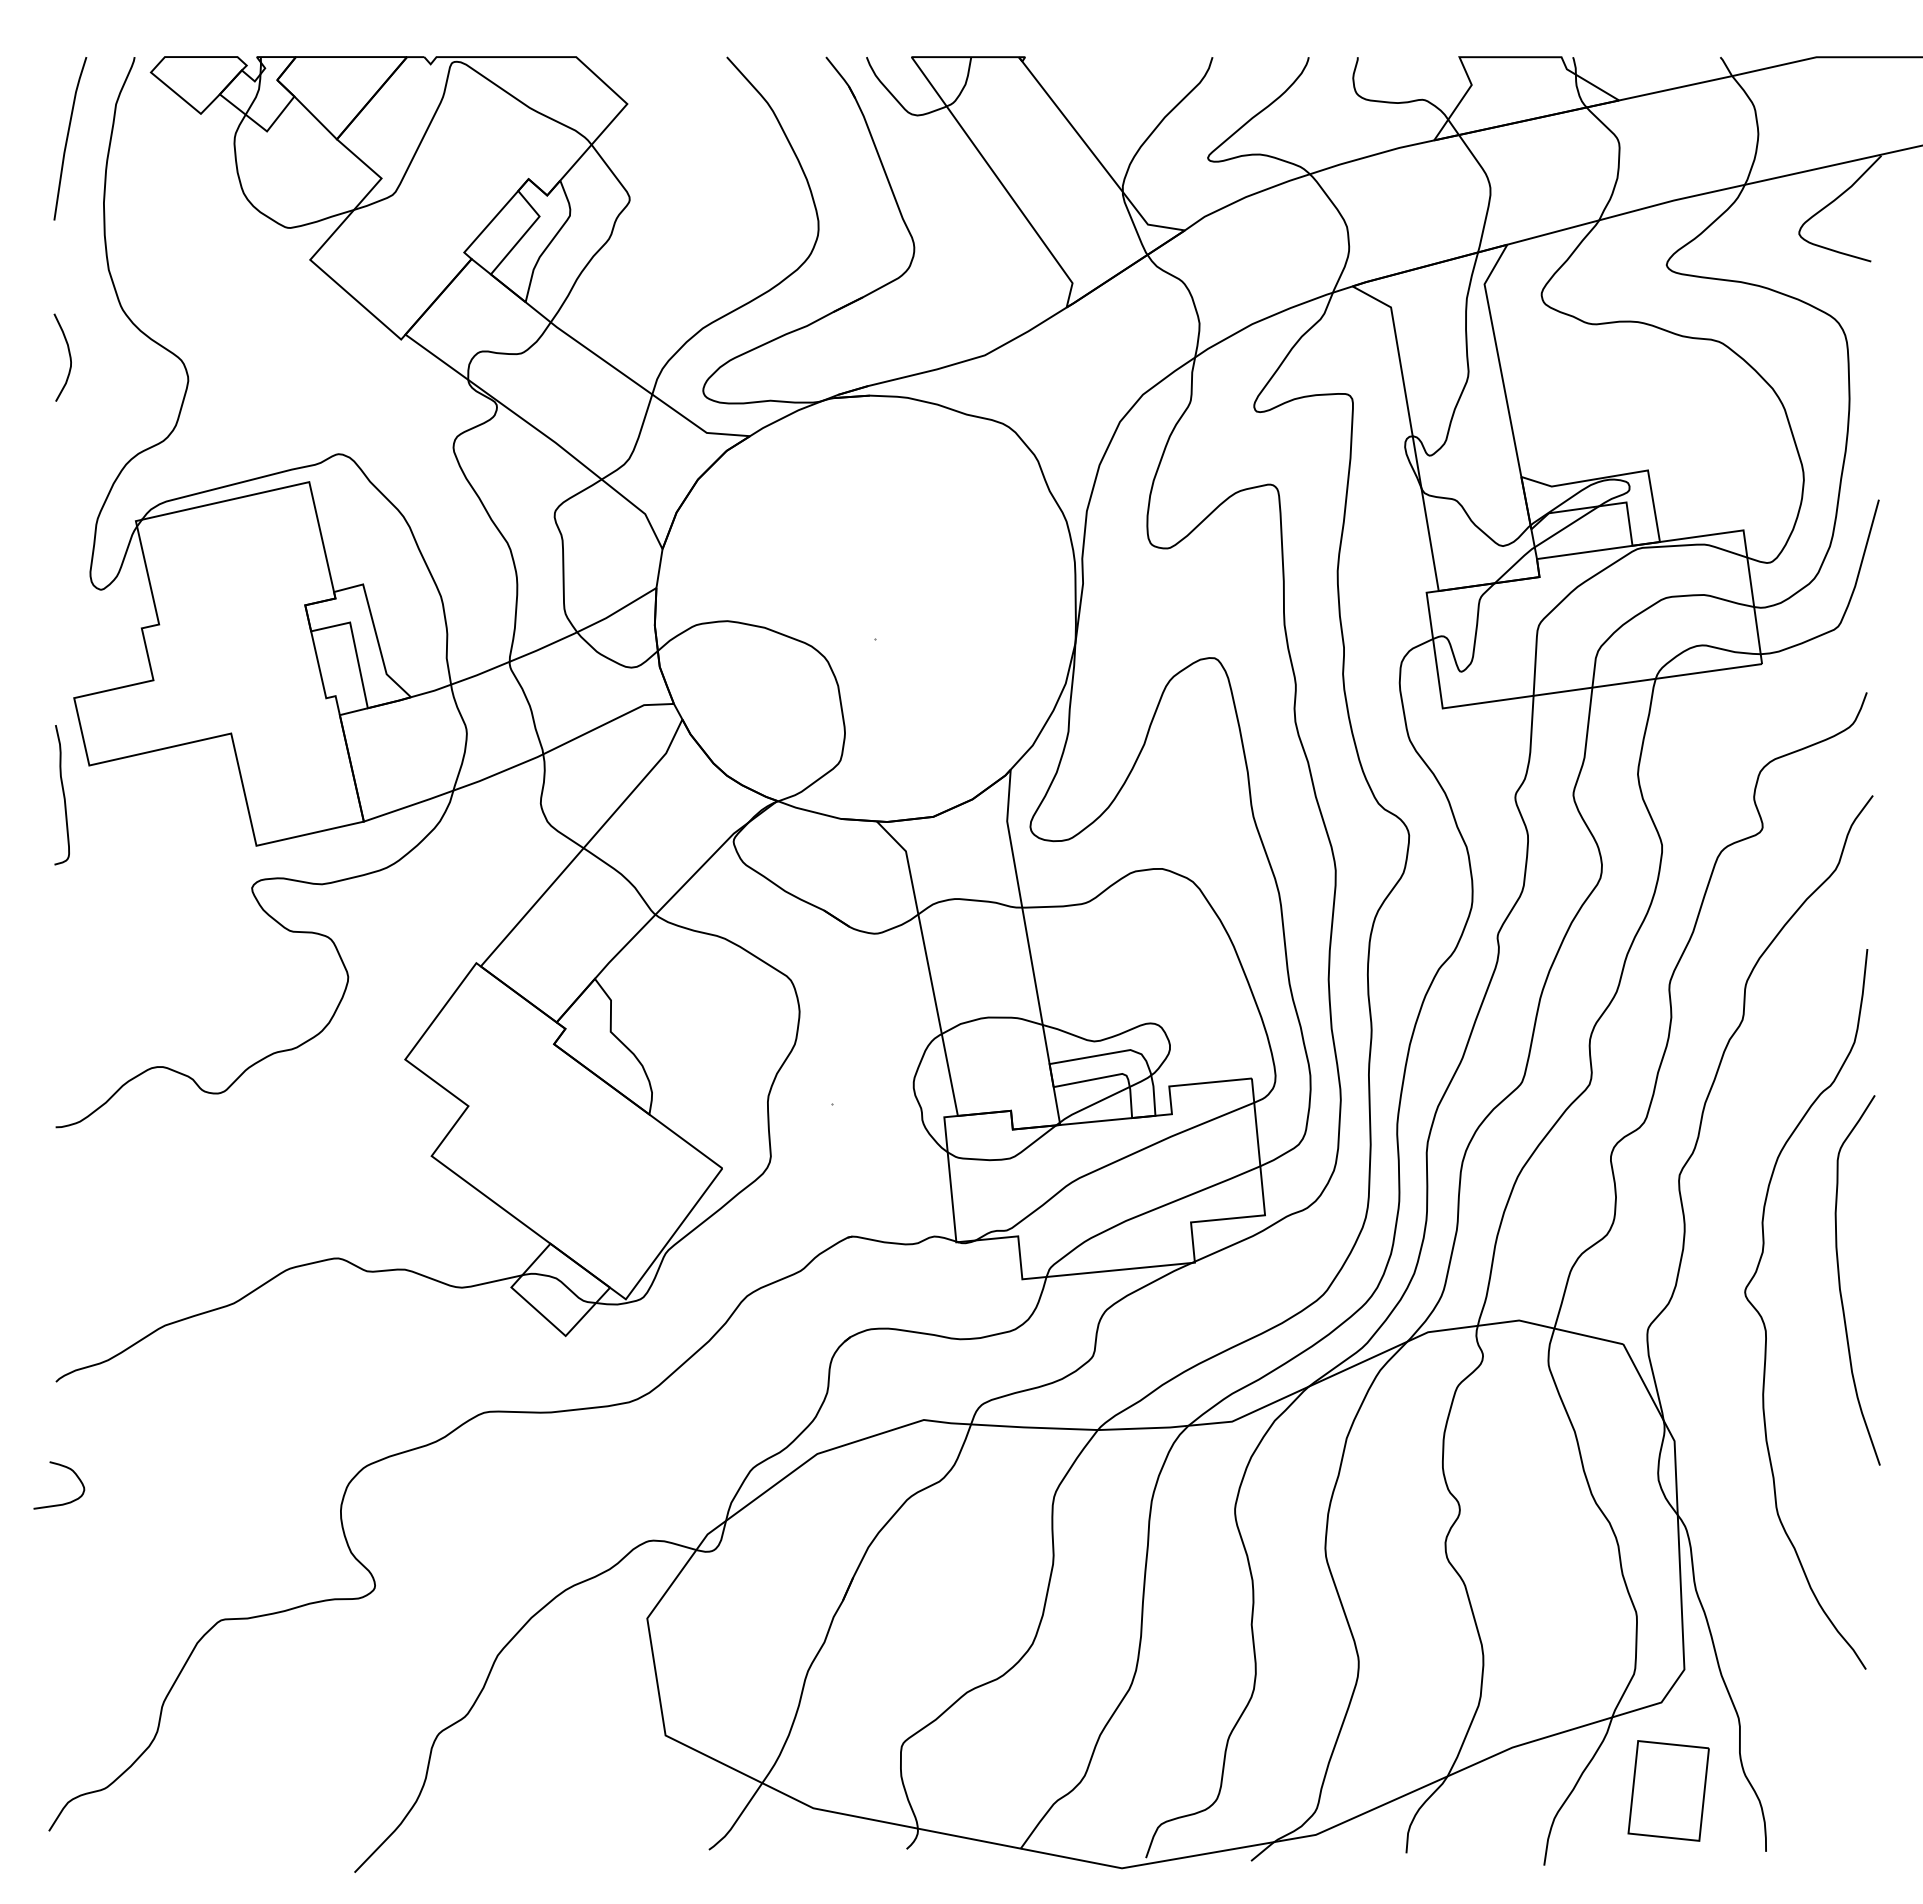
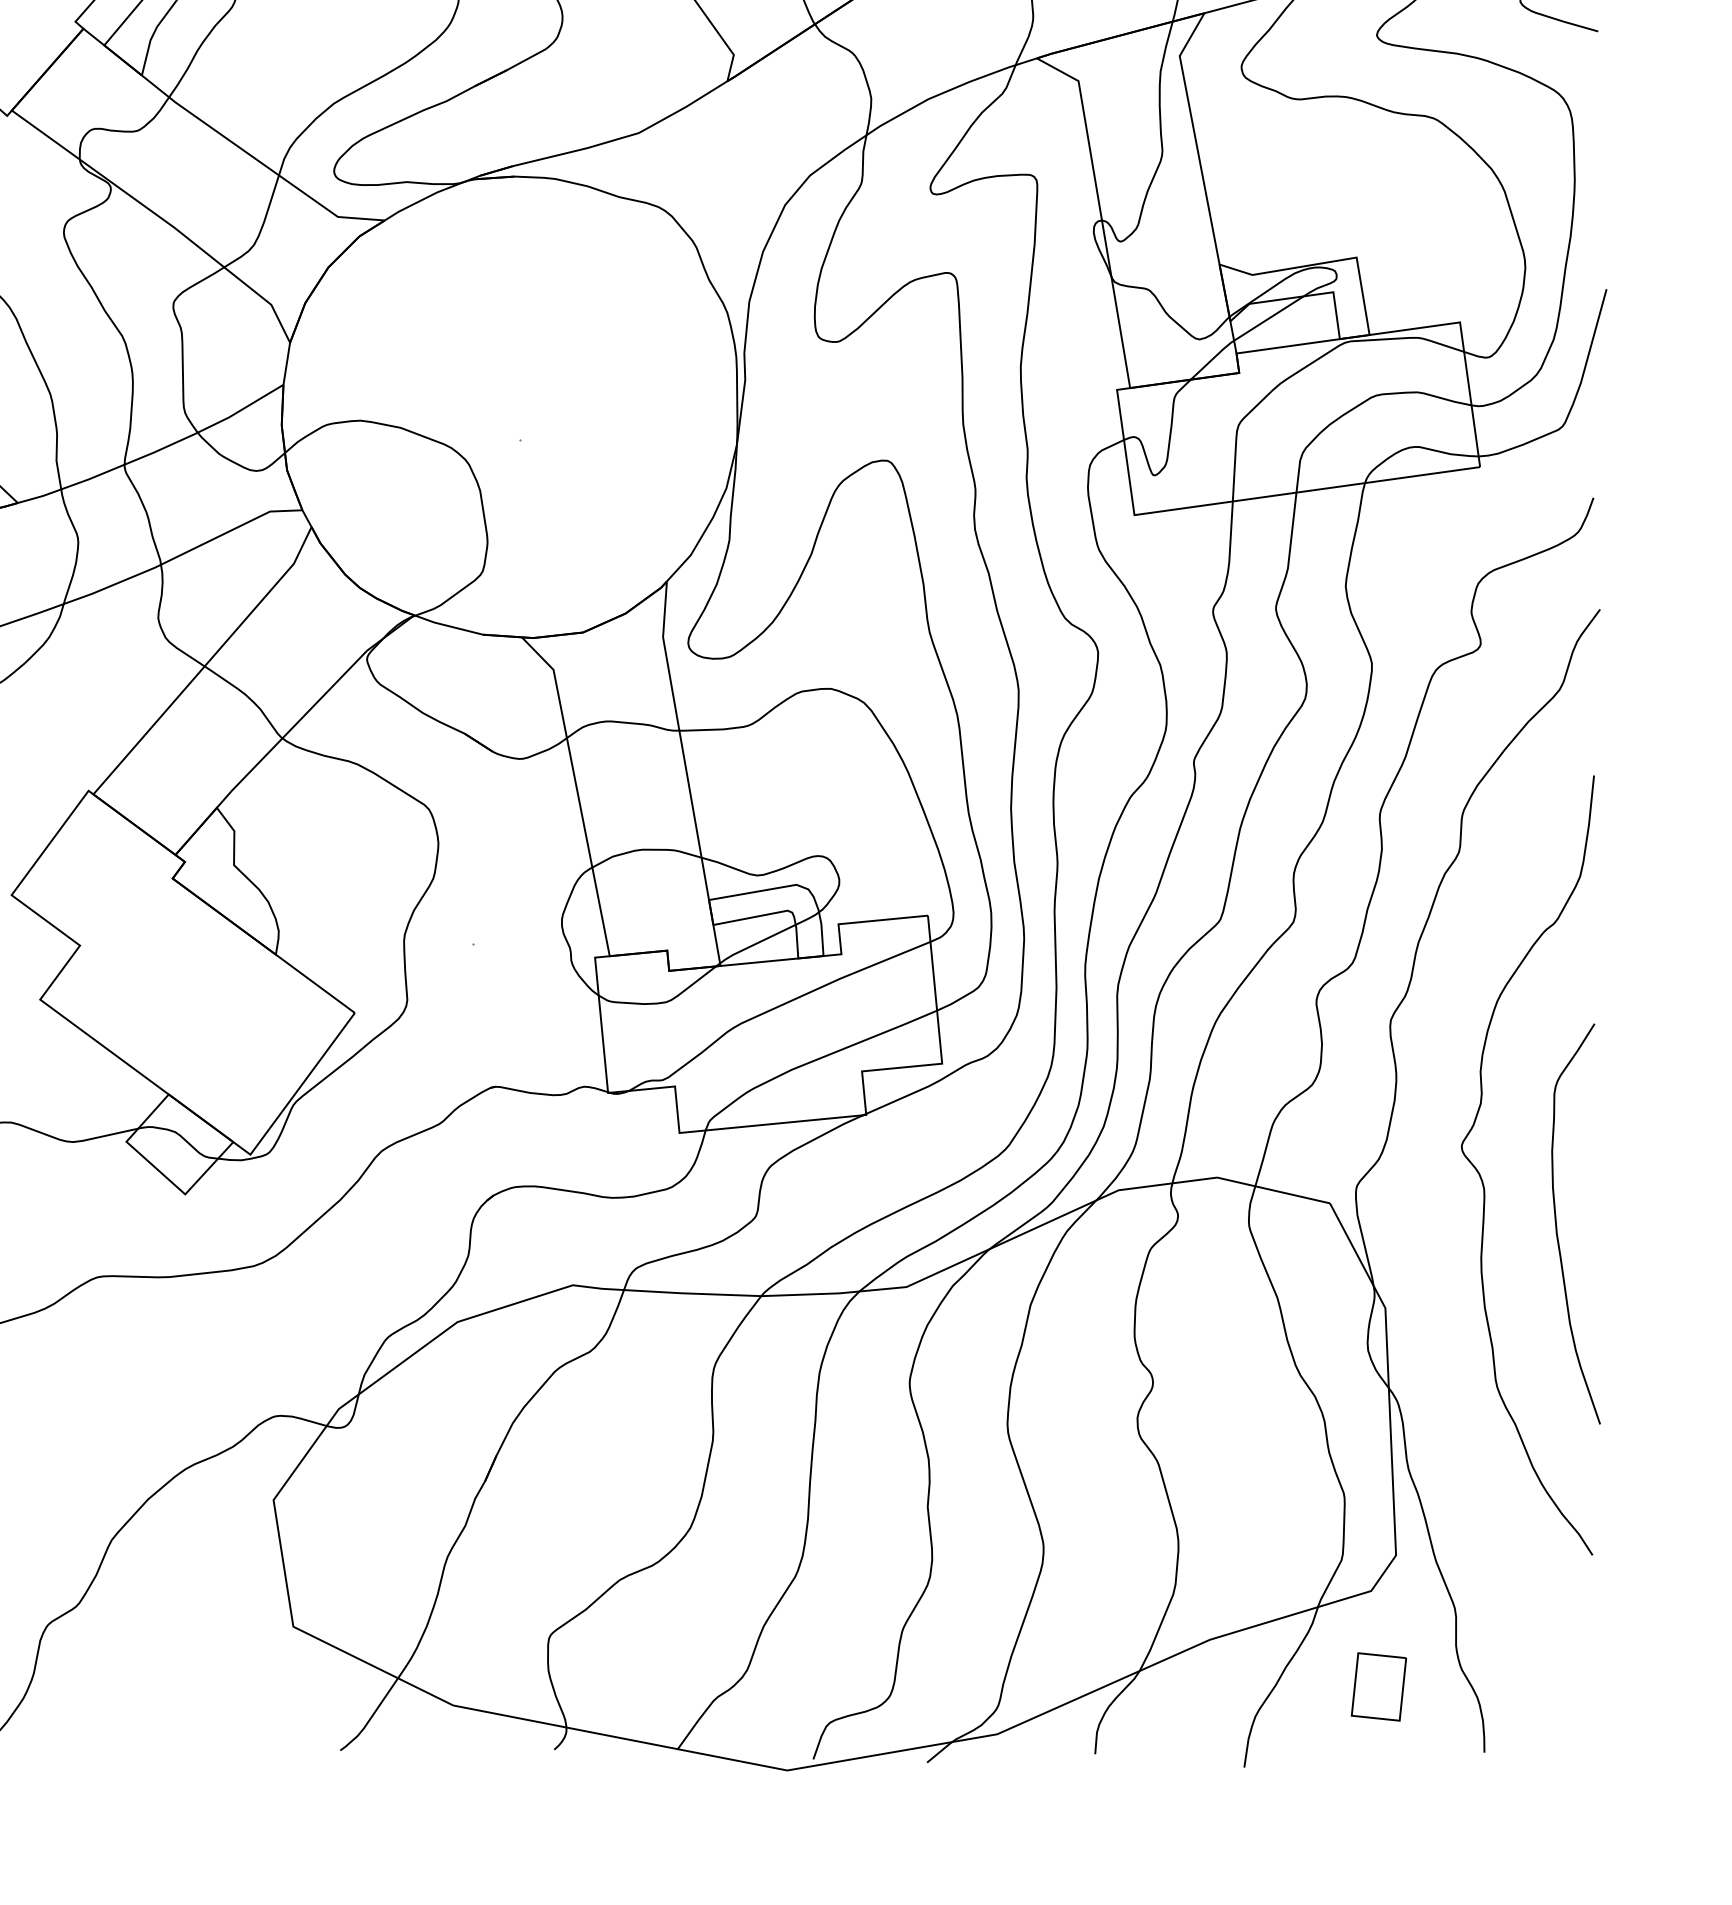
curve: (1840, 1280) -> (1557, 1224), moved
part: (1668, 1791) -> (1378, 1687), size x0.62

